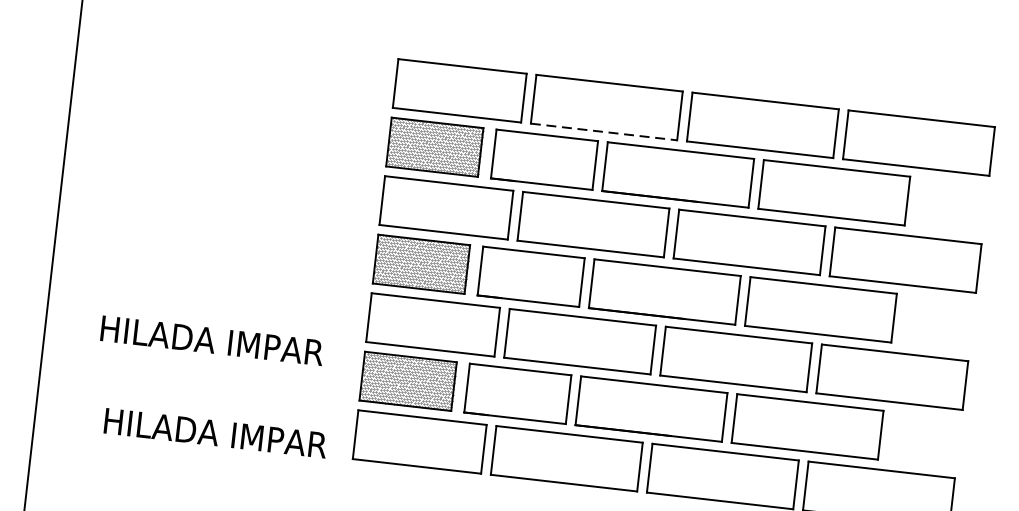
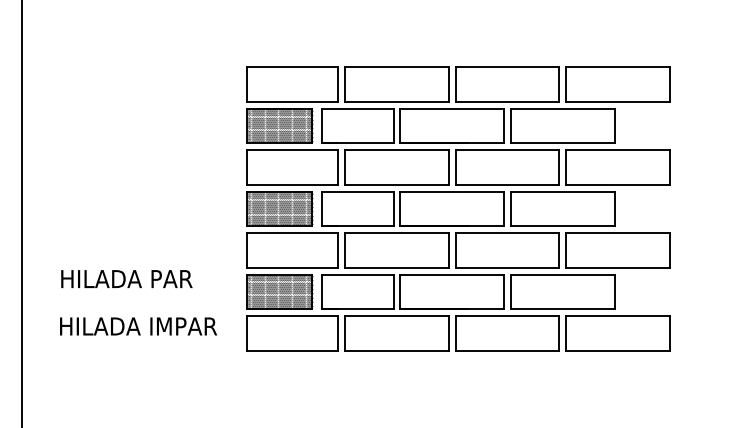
line: (603, 131) -> (396, 101), dashed -> solid
text: (276, 348) -> (185, 279), HILADA IMPAR -> HILADA PAR
text: (215, 433) -> (138, 326), moved

